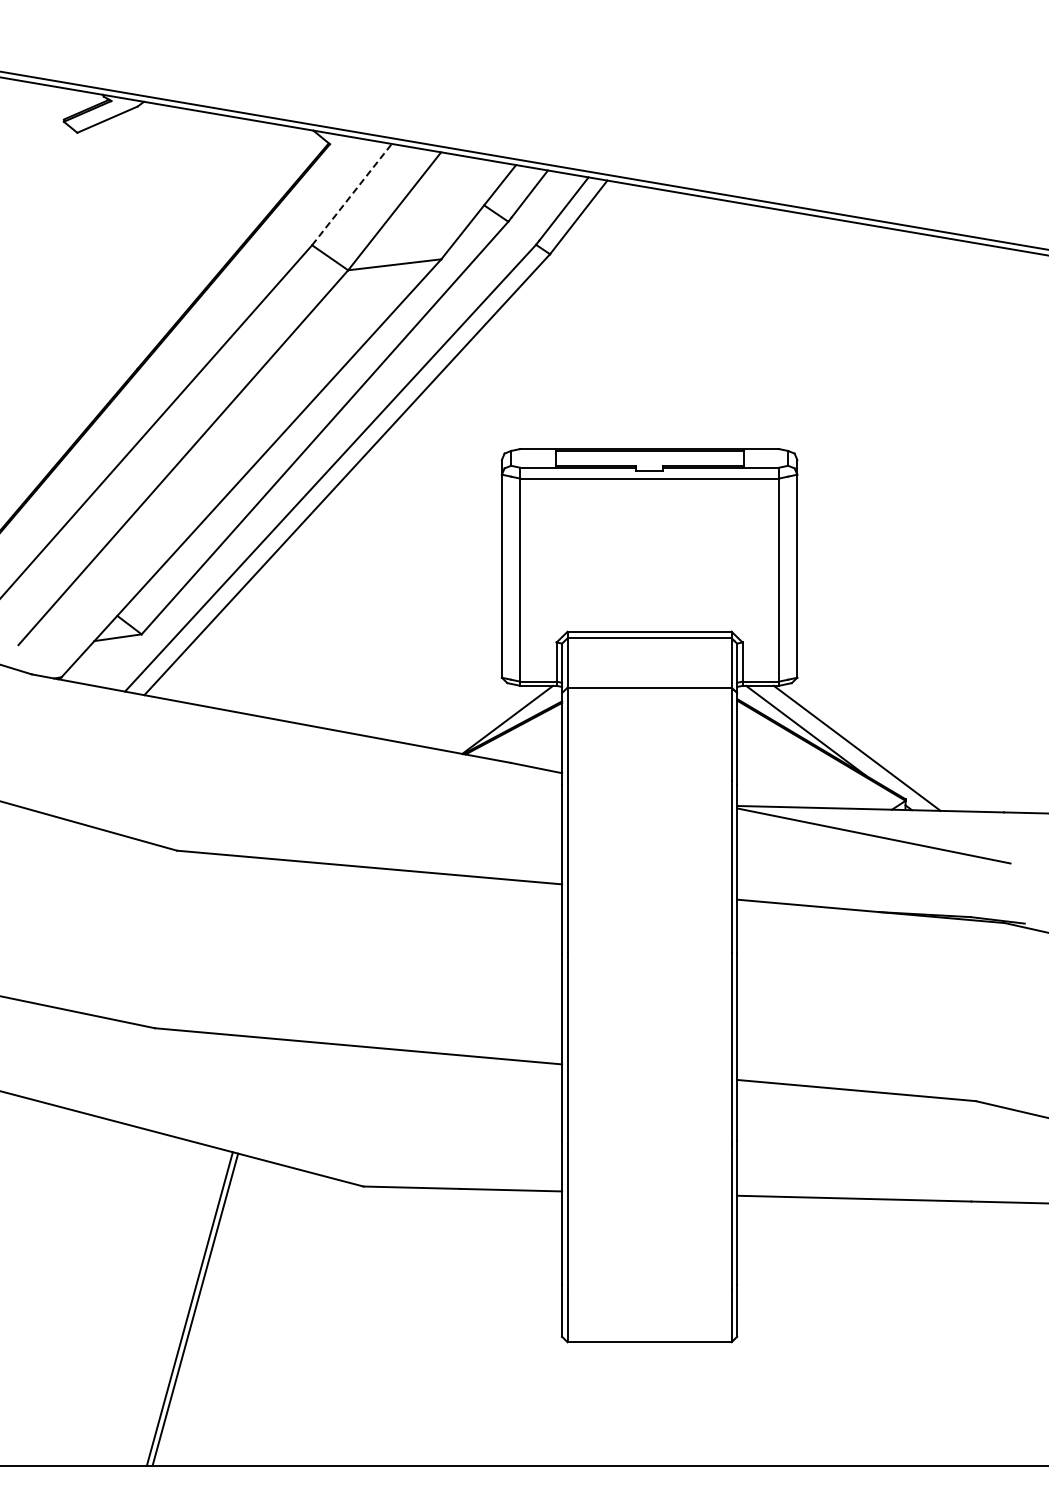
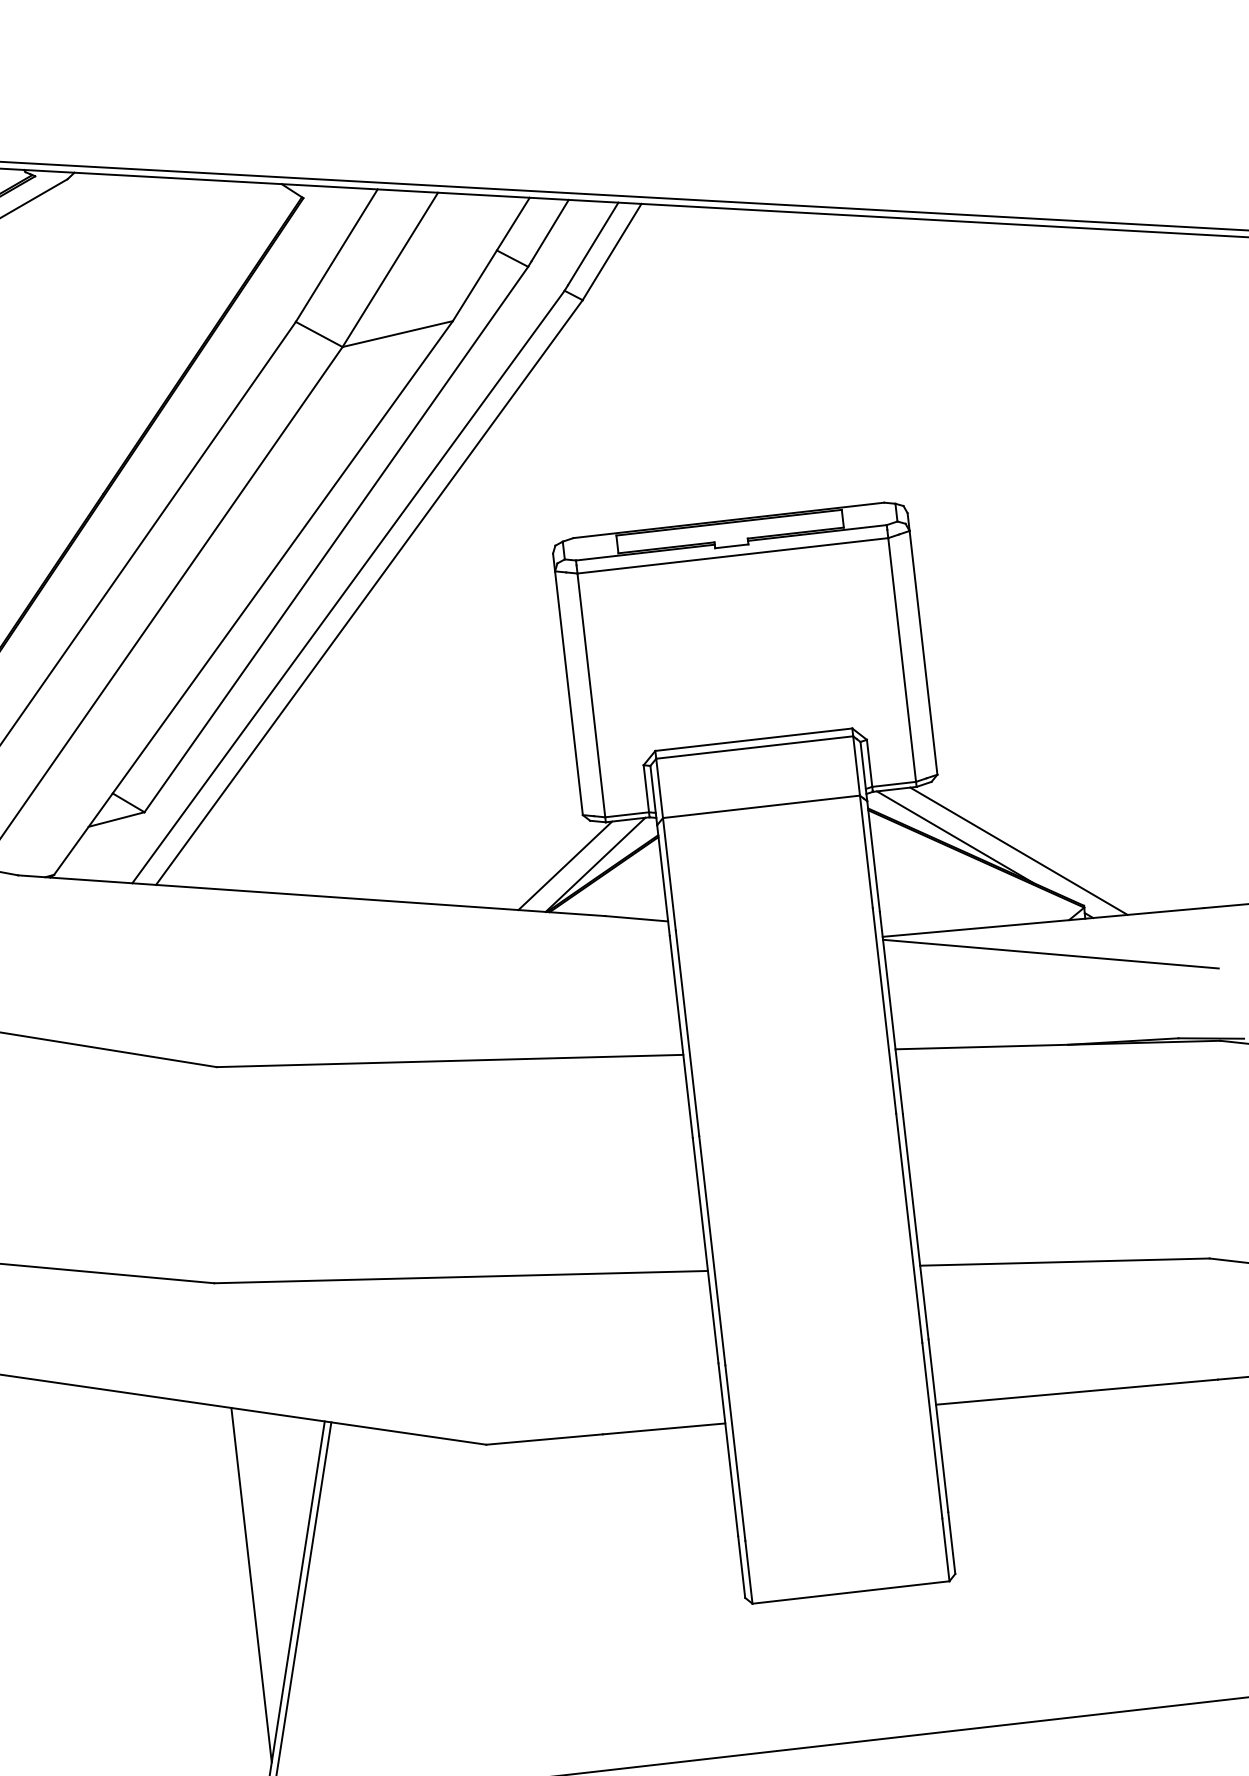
line: (352, 194) -> (337, 255), dashed -> solid
line: (482, 717) -> (564, 865), added
line: (157, 1279) -> (251, 1584), added

